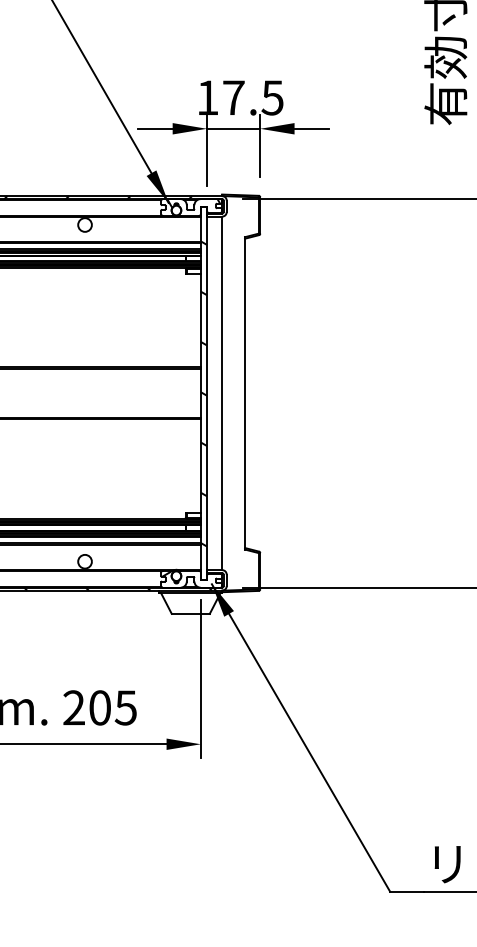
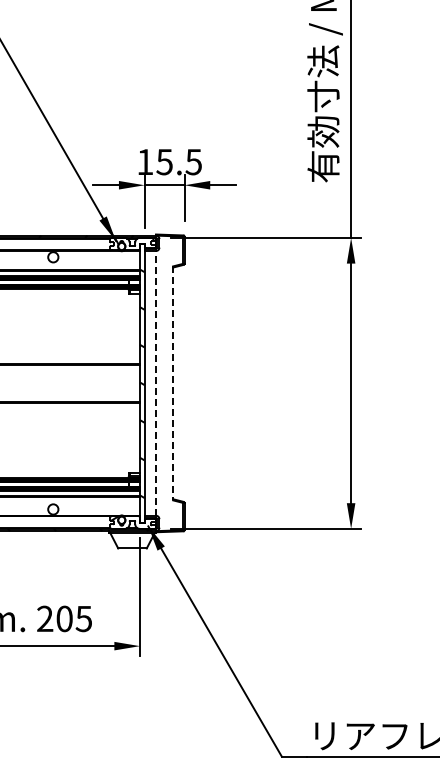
text: (233, 98) -> (164, 162), 17.5 -> 15.5
line: (222, 392) -> (156, 382), solid -> dashed
line: (245, 393) -> (173, 383), solid -> dashed

